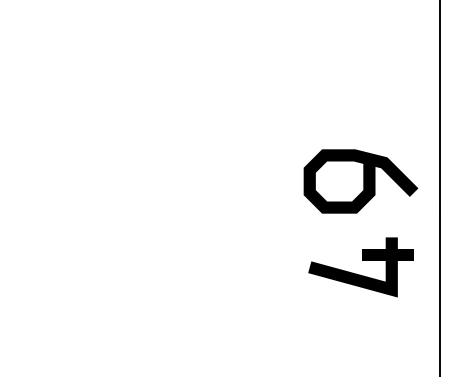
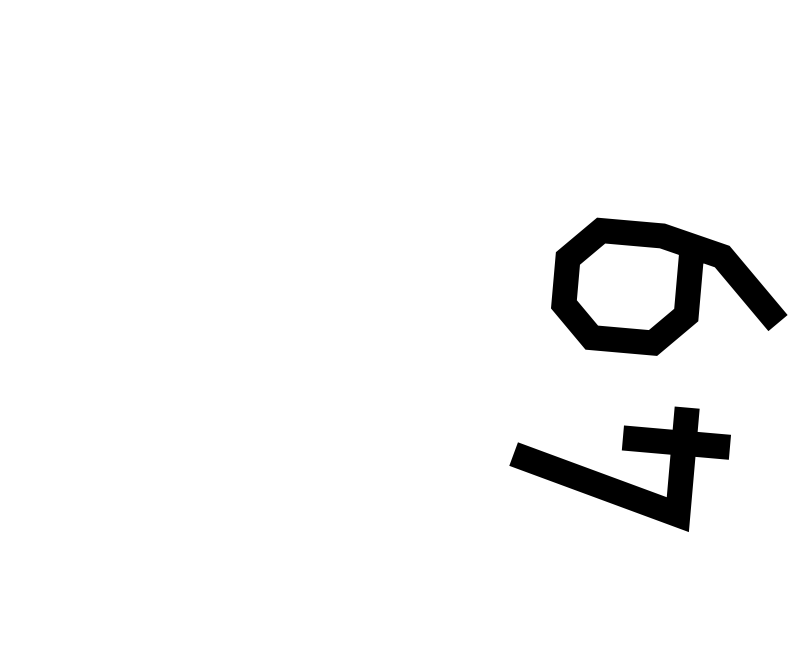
part: (360, 274) -> (616, 478), moved

